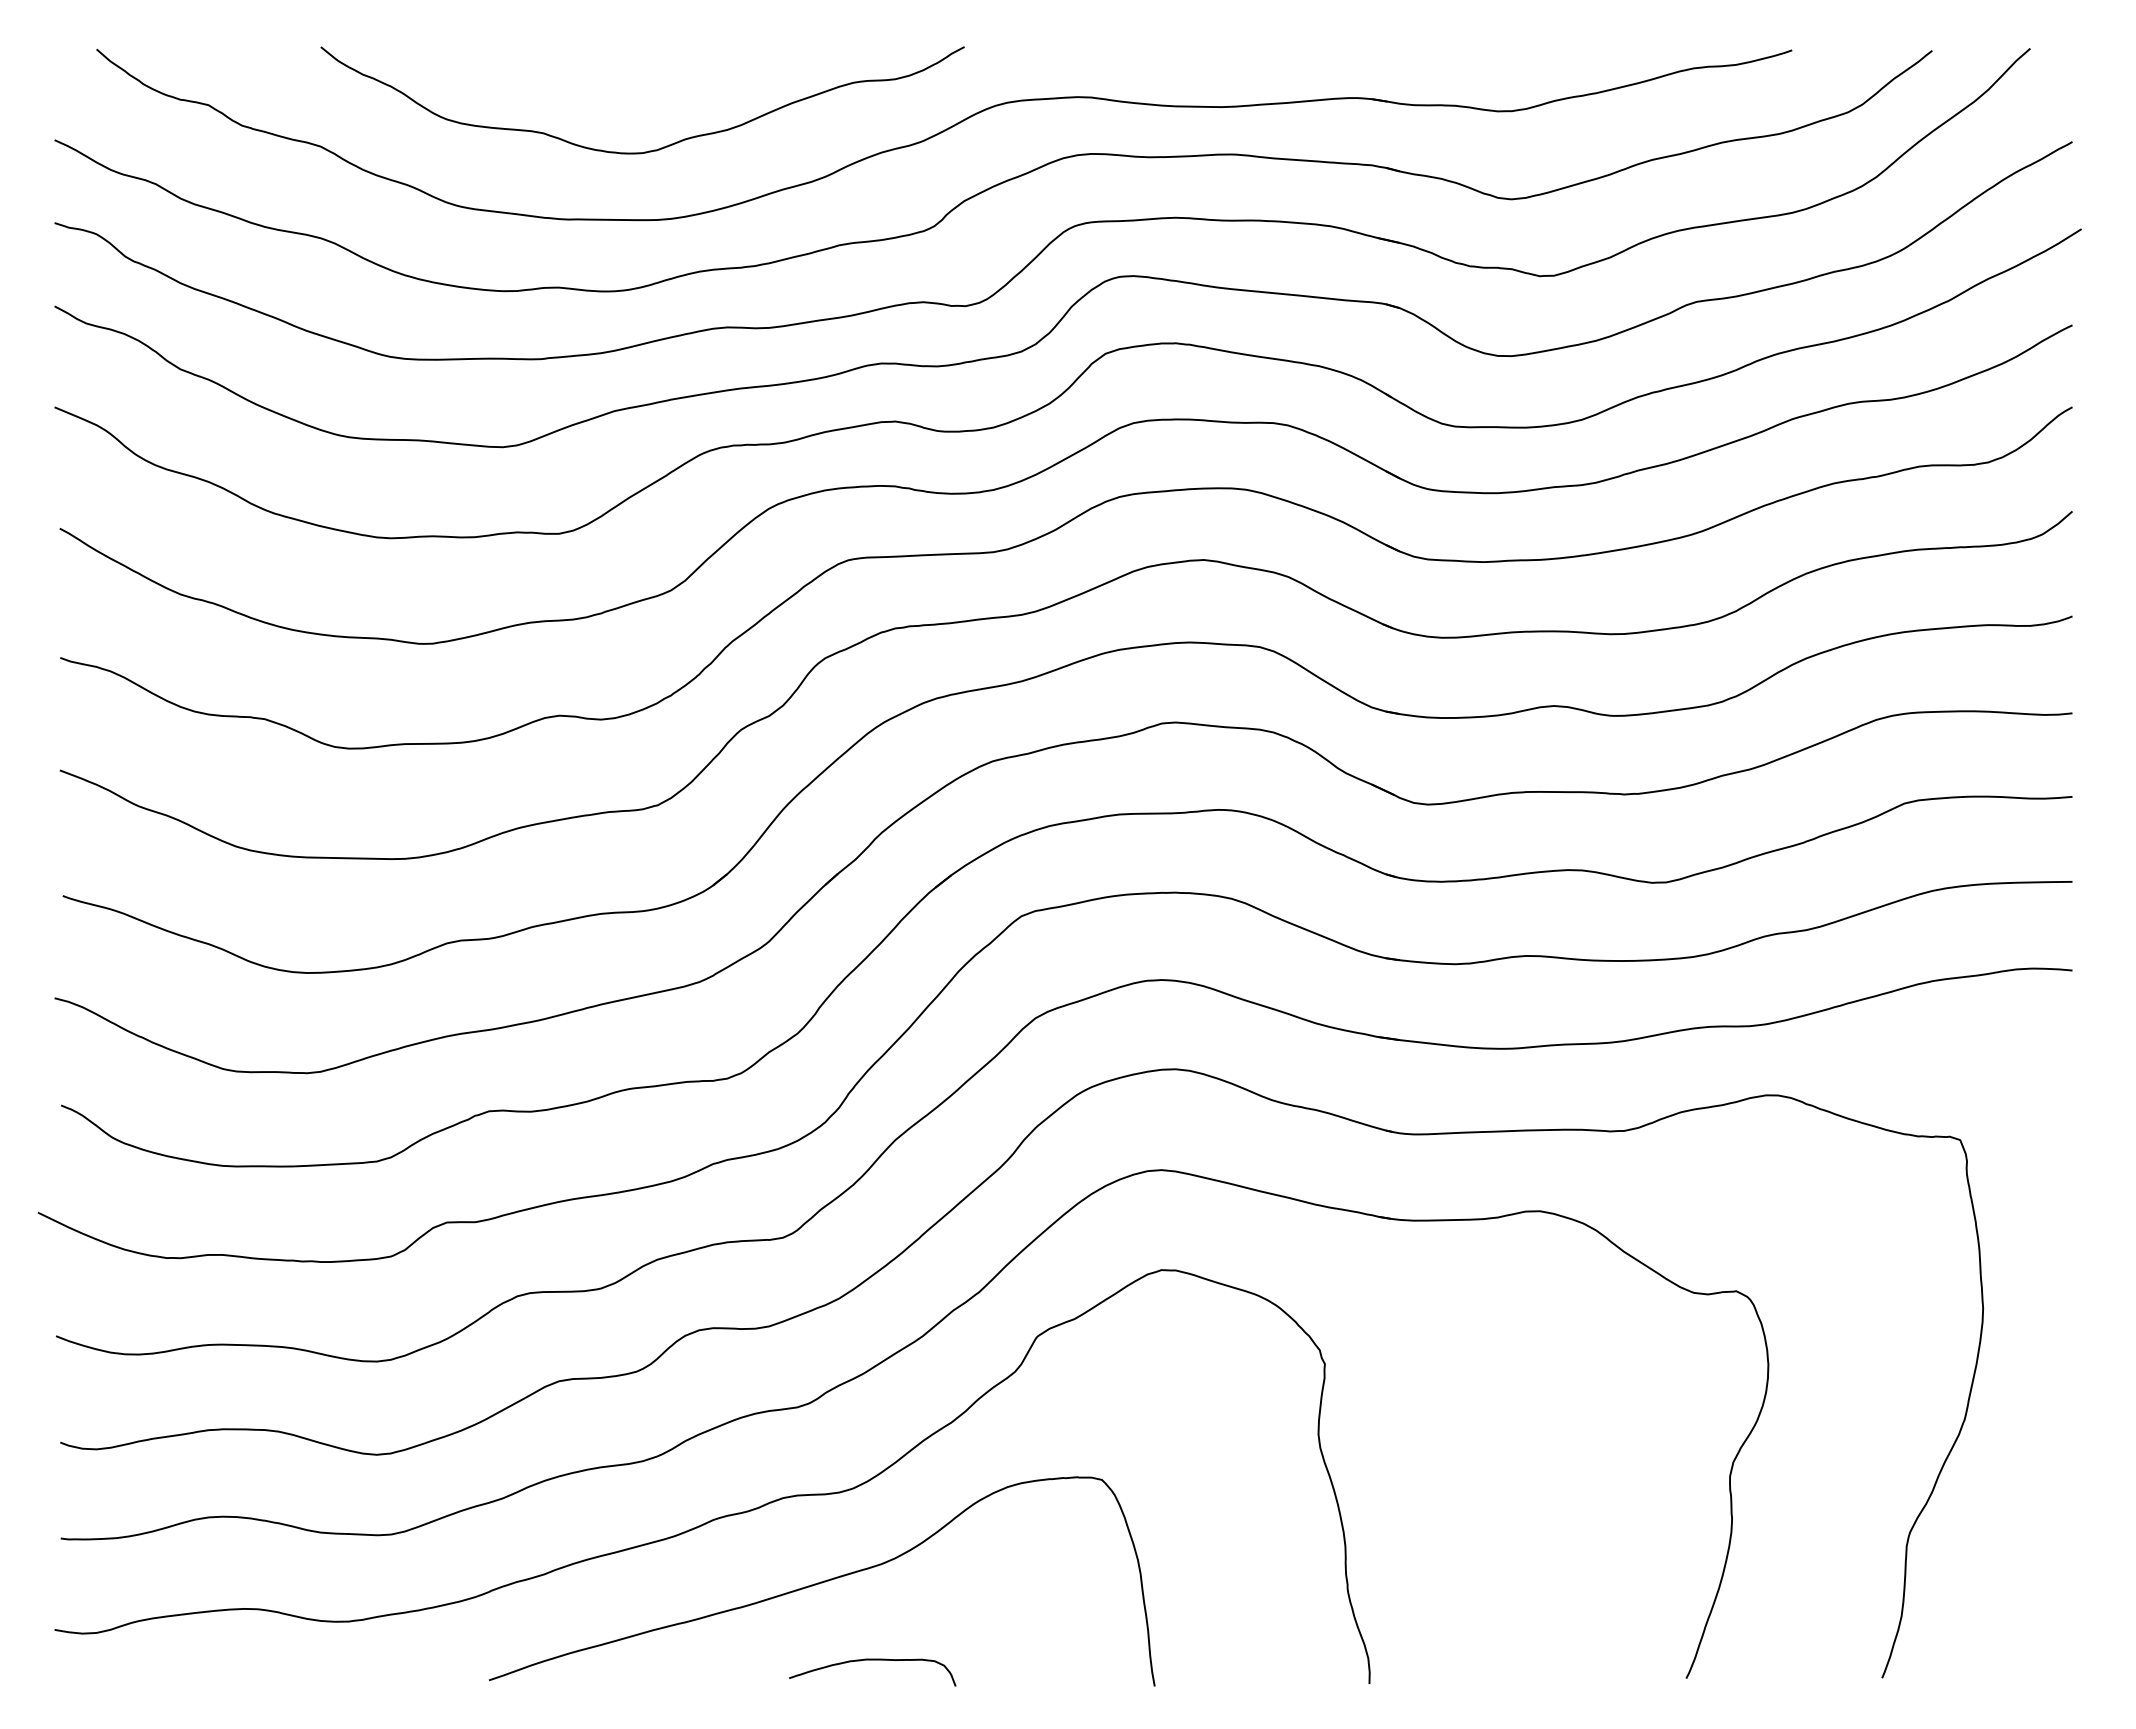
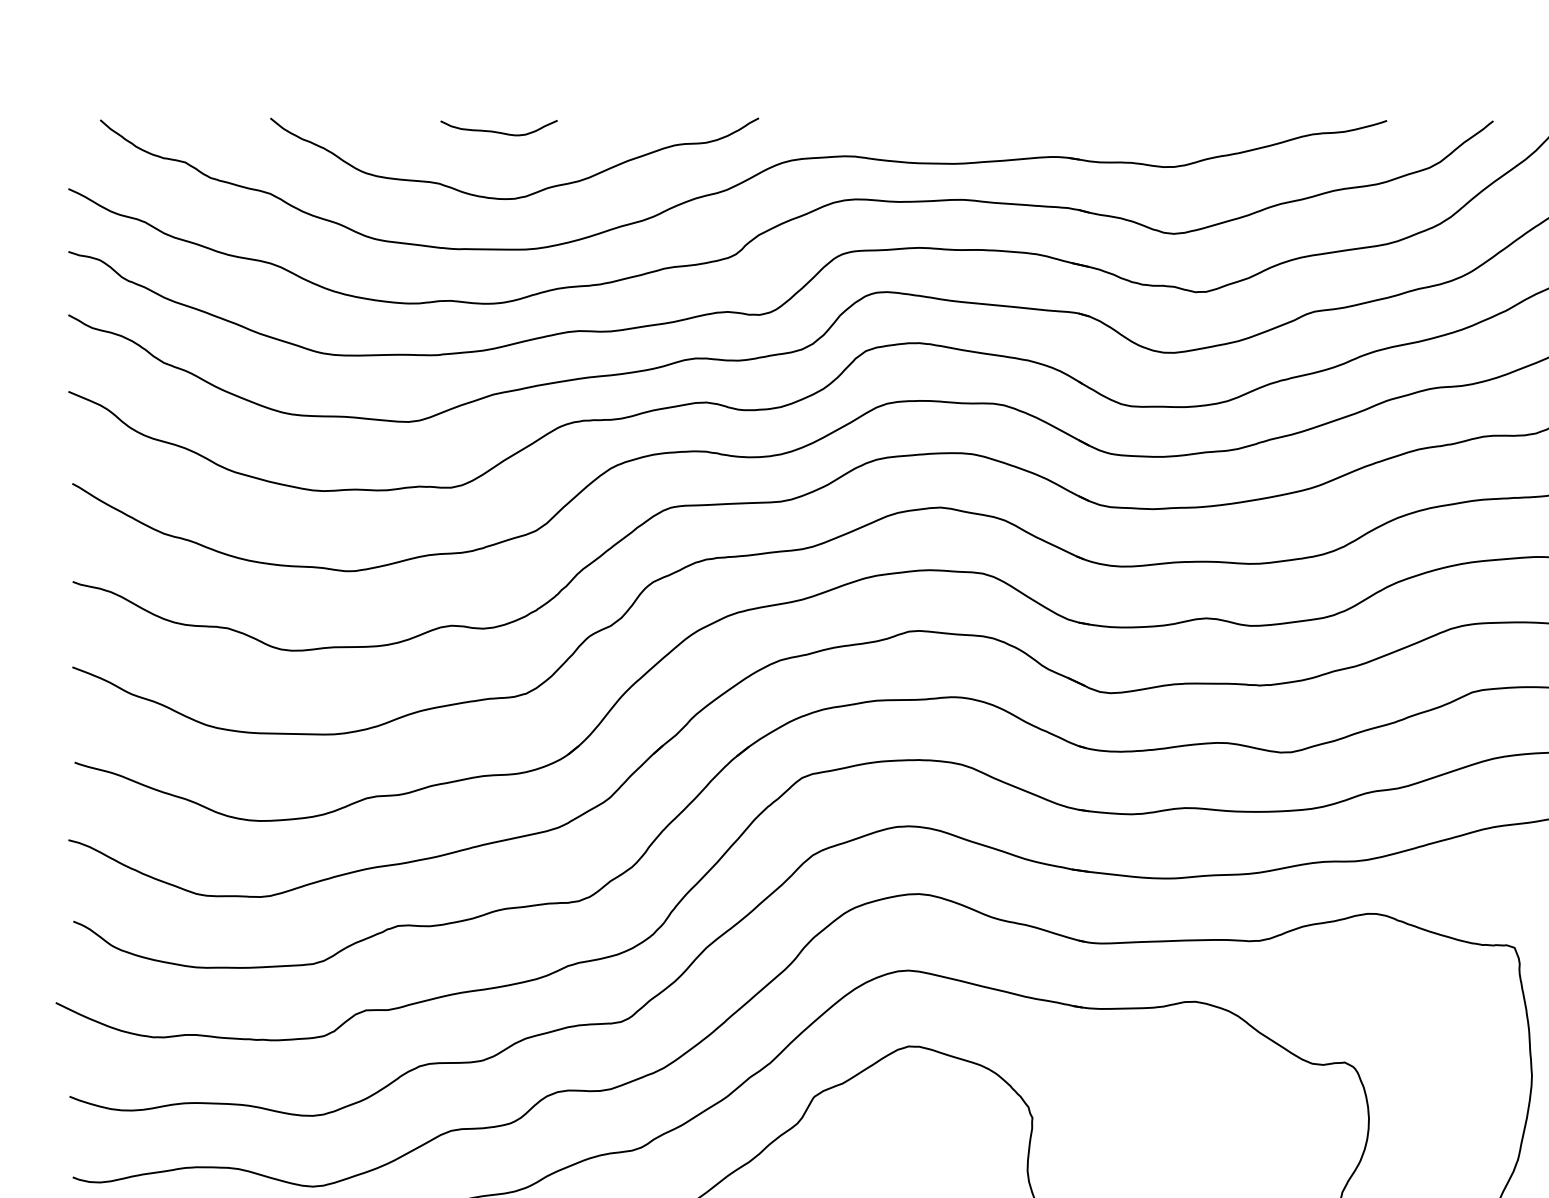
curve: (620, 64) -> (497, 131), added

